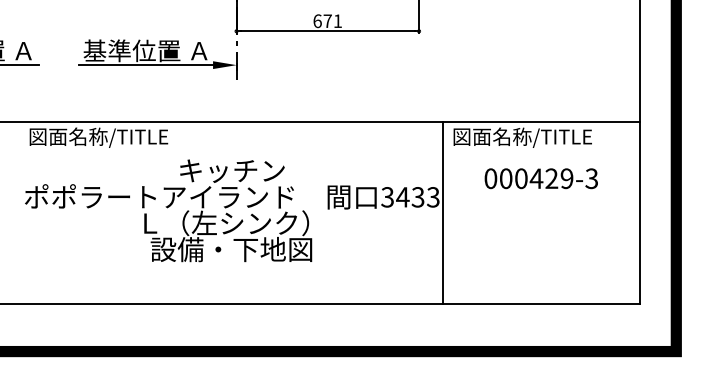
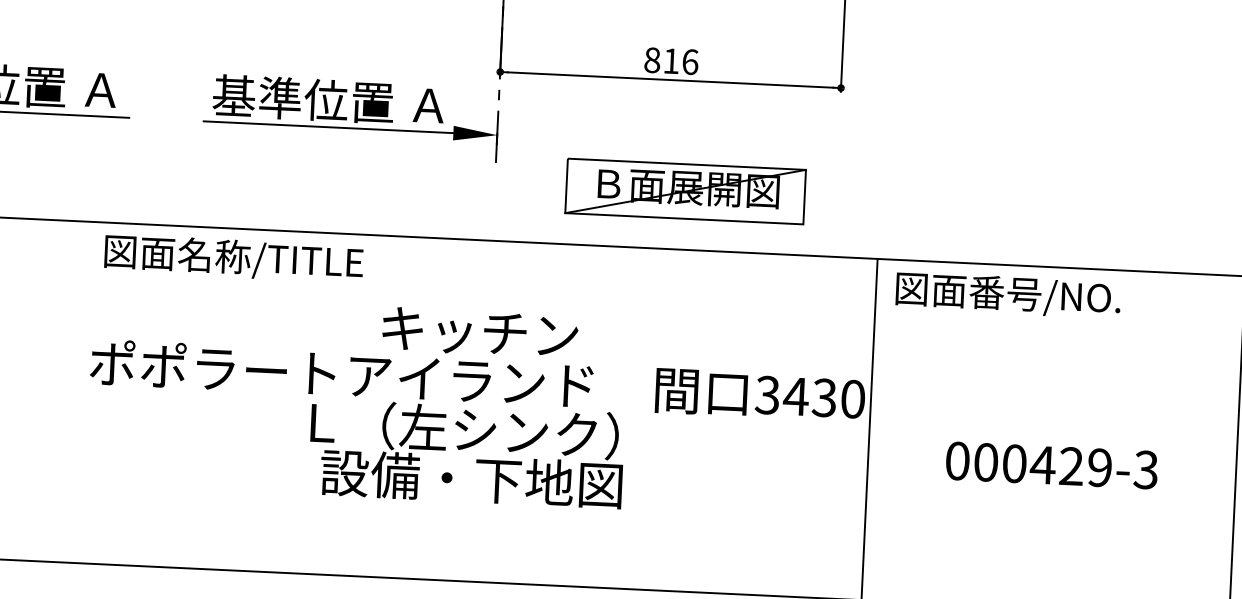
text: (327, 21) -> (670, 61), 671 -> 816
part: (338, 90) -> (685, 191), added
text: (542, 136) -> (1062, 295), 図面名称/TITLE -> 図面番号/NO.
text: (540, 178) -> (1050, 465), moved
text: (433, 197) -> (853, 399), 3433 -> 3430

